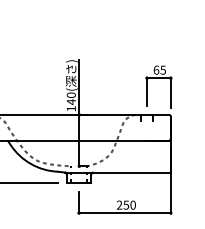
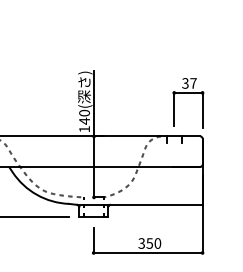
text: (159, 70) -> (189, 83), 65 -> 37
text: (119, 205) -> (141, 243), 250 -> 350

